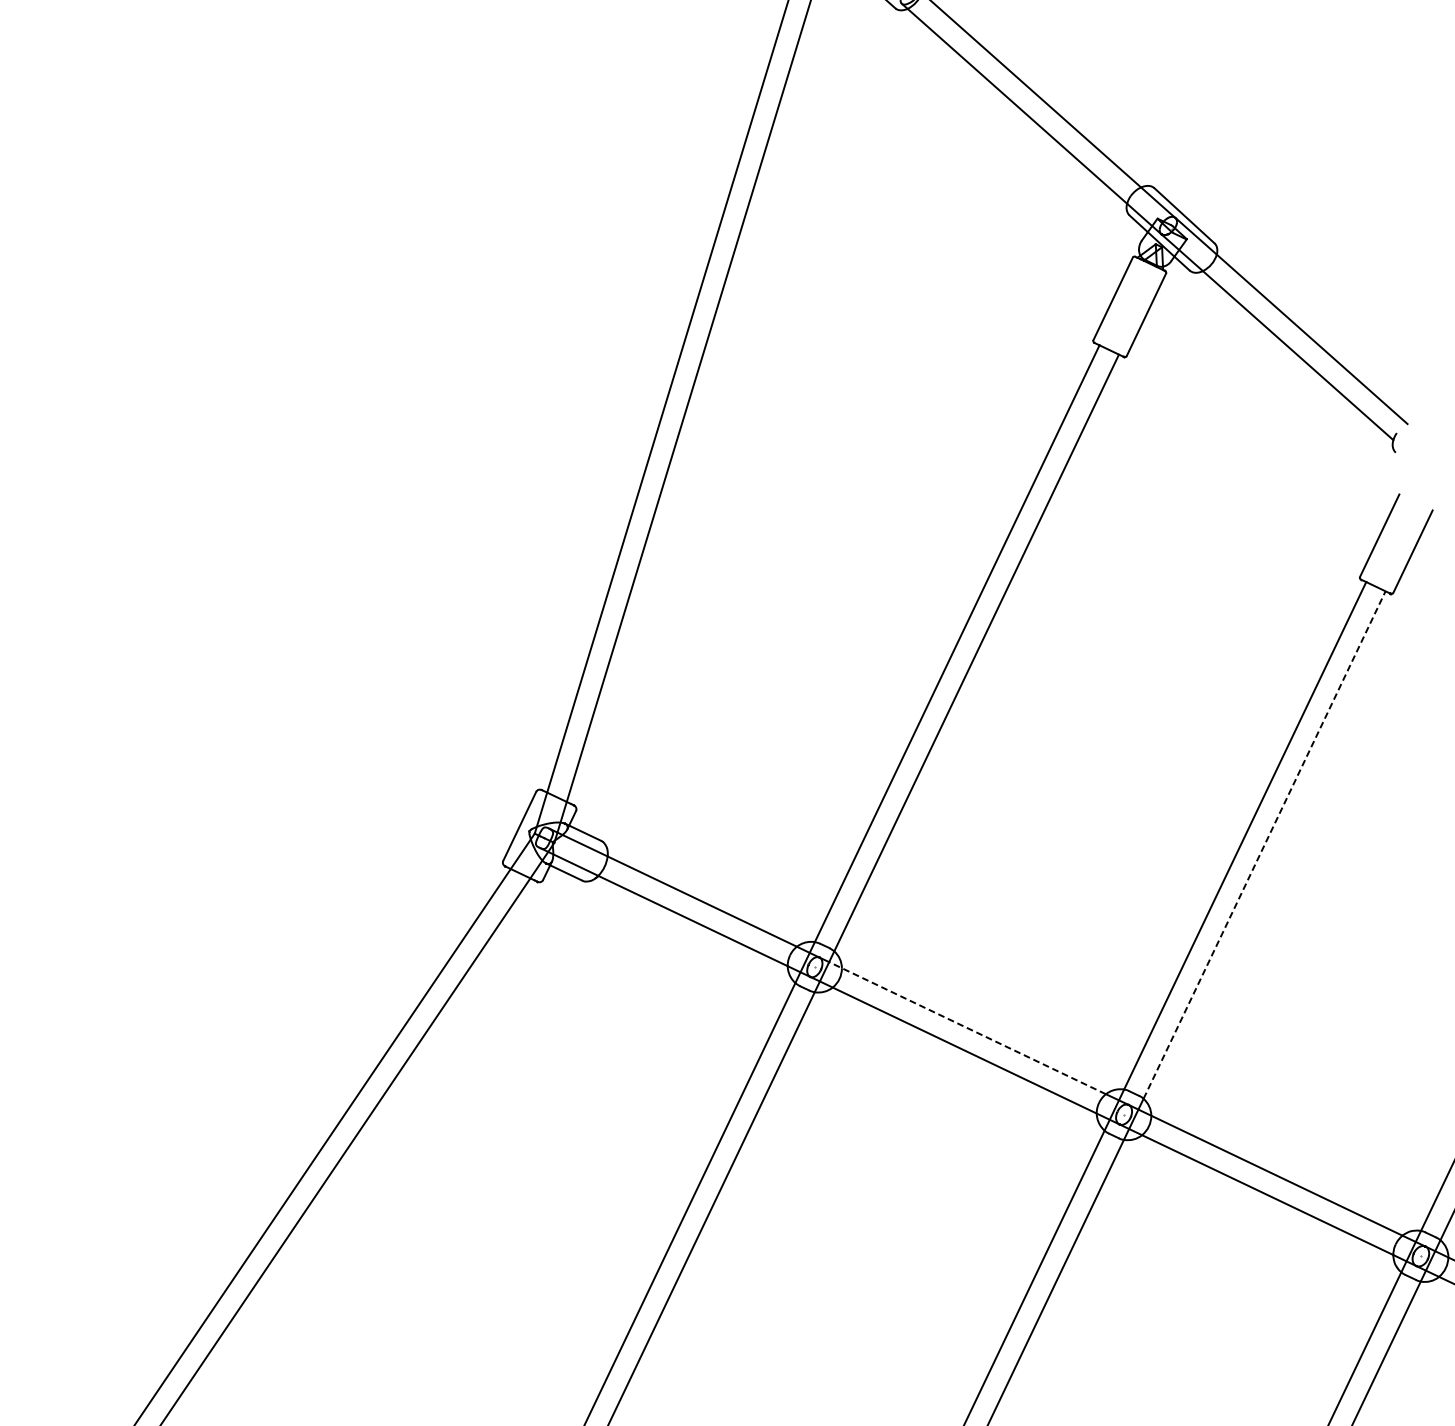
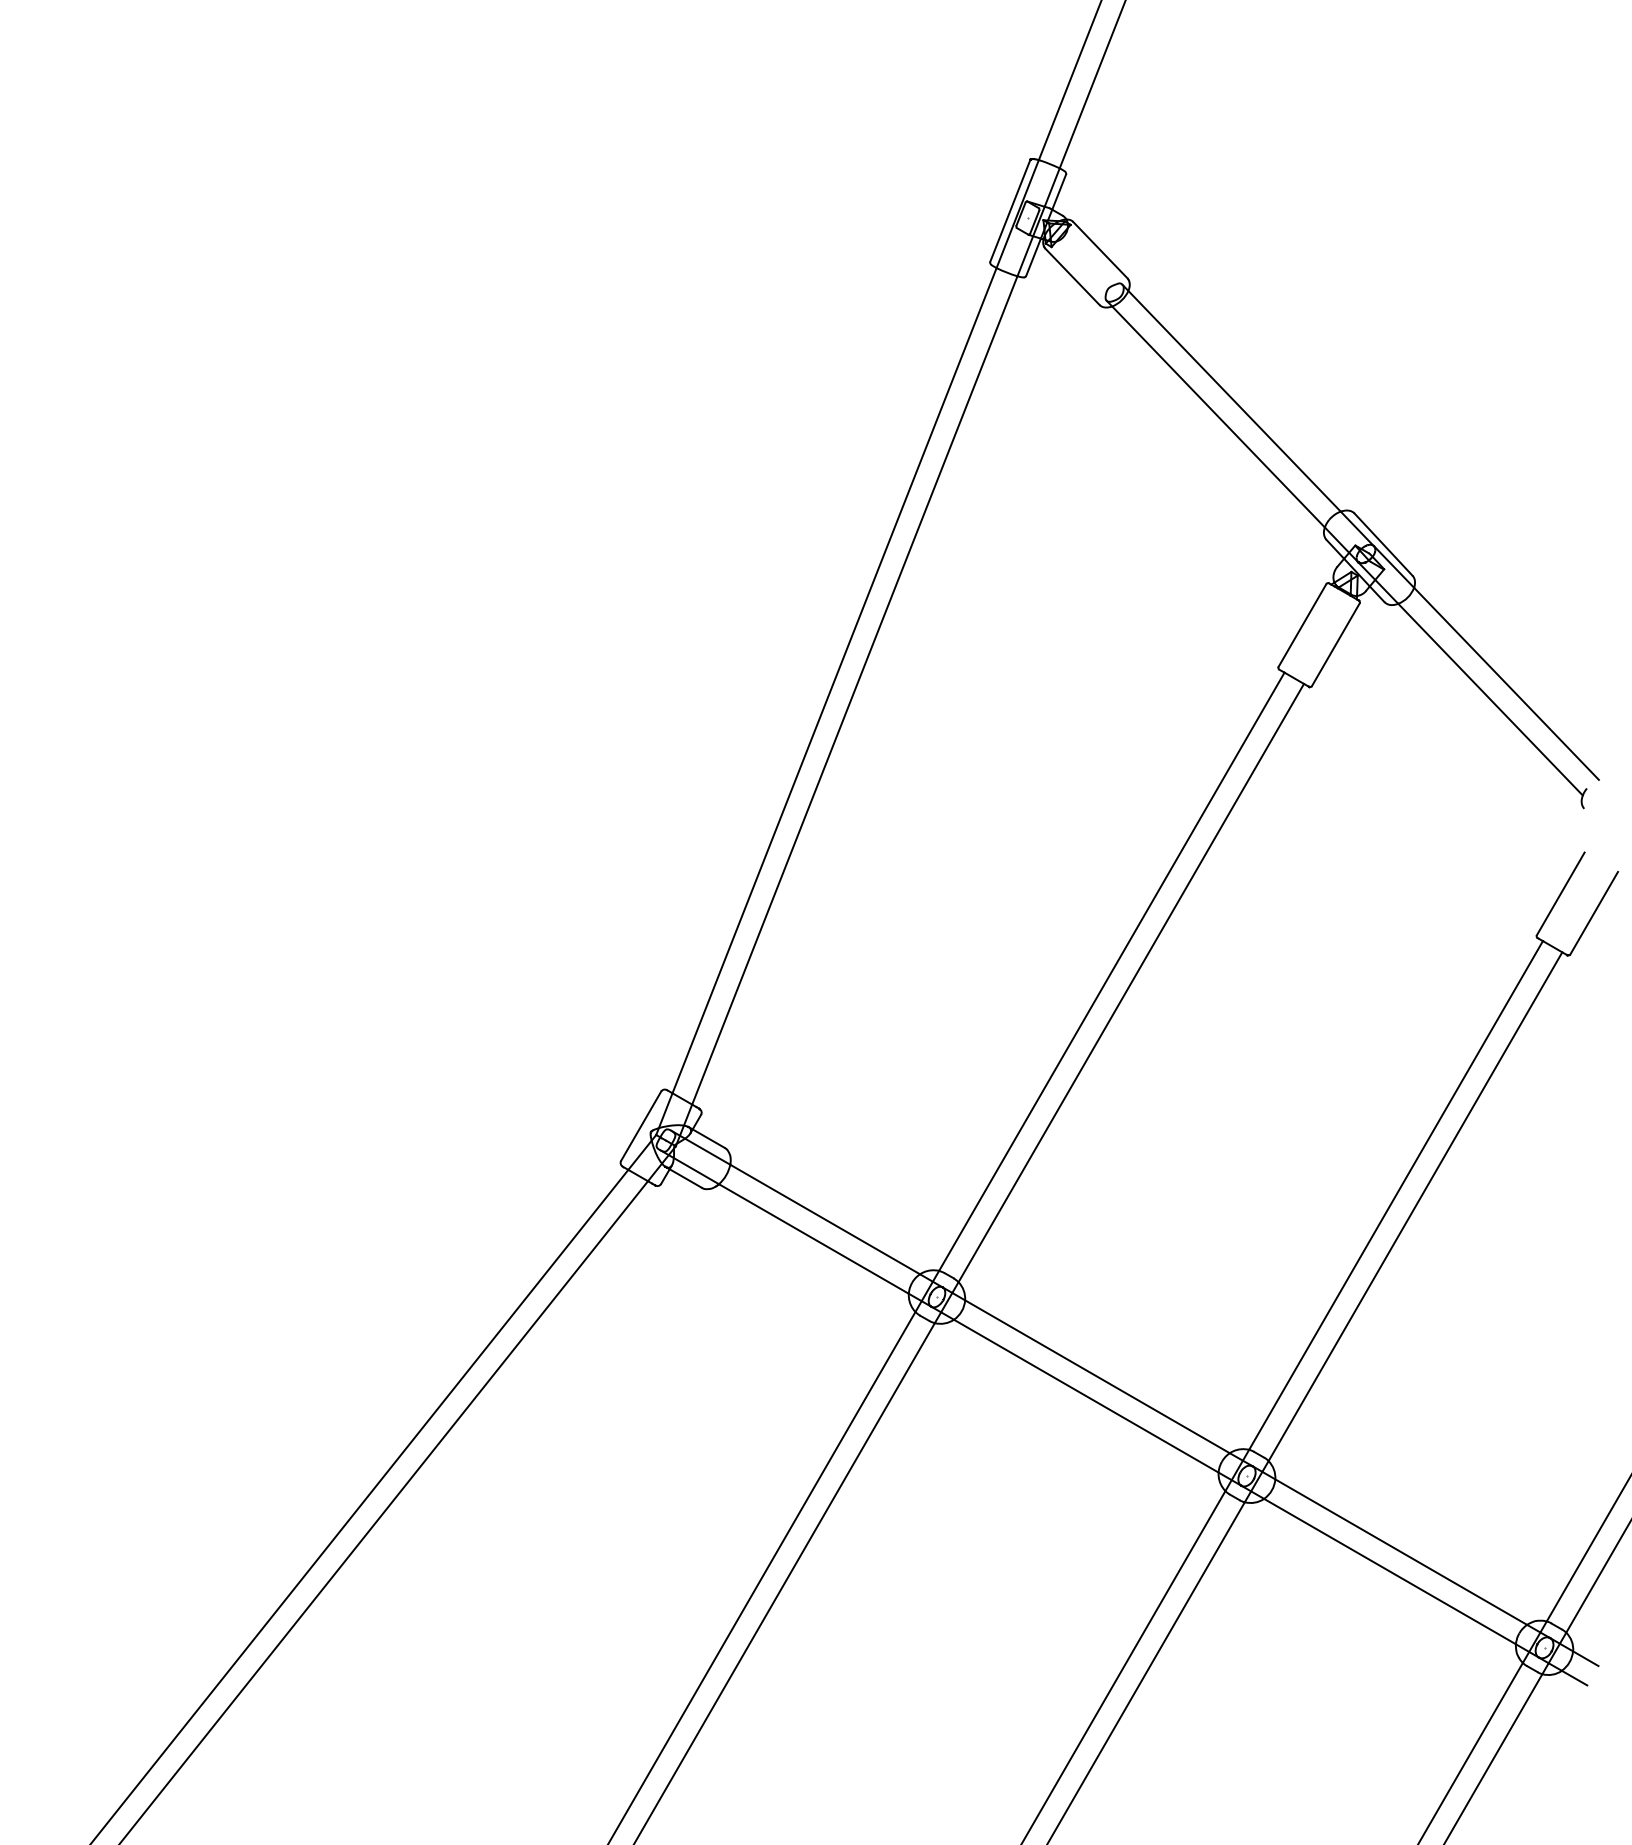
line: (1264, 844) -> (1415, 1206), dashed -> solid
line: (966, 1027) -> (1090, 1372), dashed -> solid

